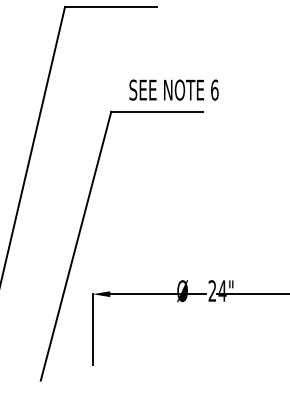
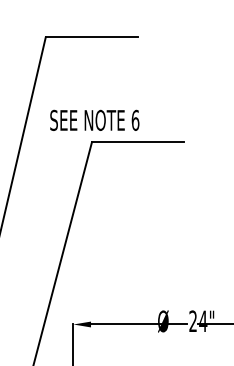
text: (173, 89) -> (94, 119), moved

